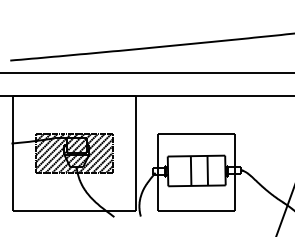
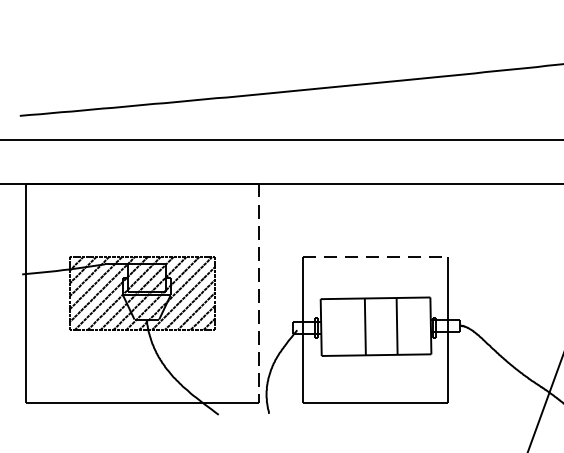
line: (196, 134) -> (375, 257), solid -> dashed
line: (135, 154) -> (259, 295), solid -> dashed

